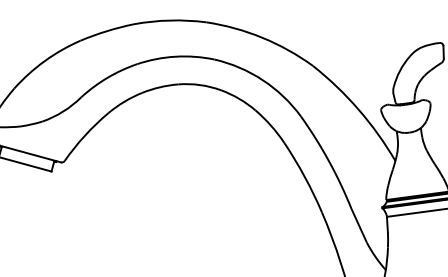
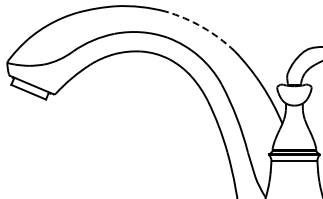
arc: (262, 38) -> (202, 27), solid -> dashed

